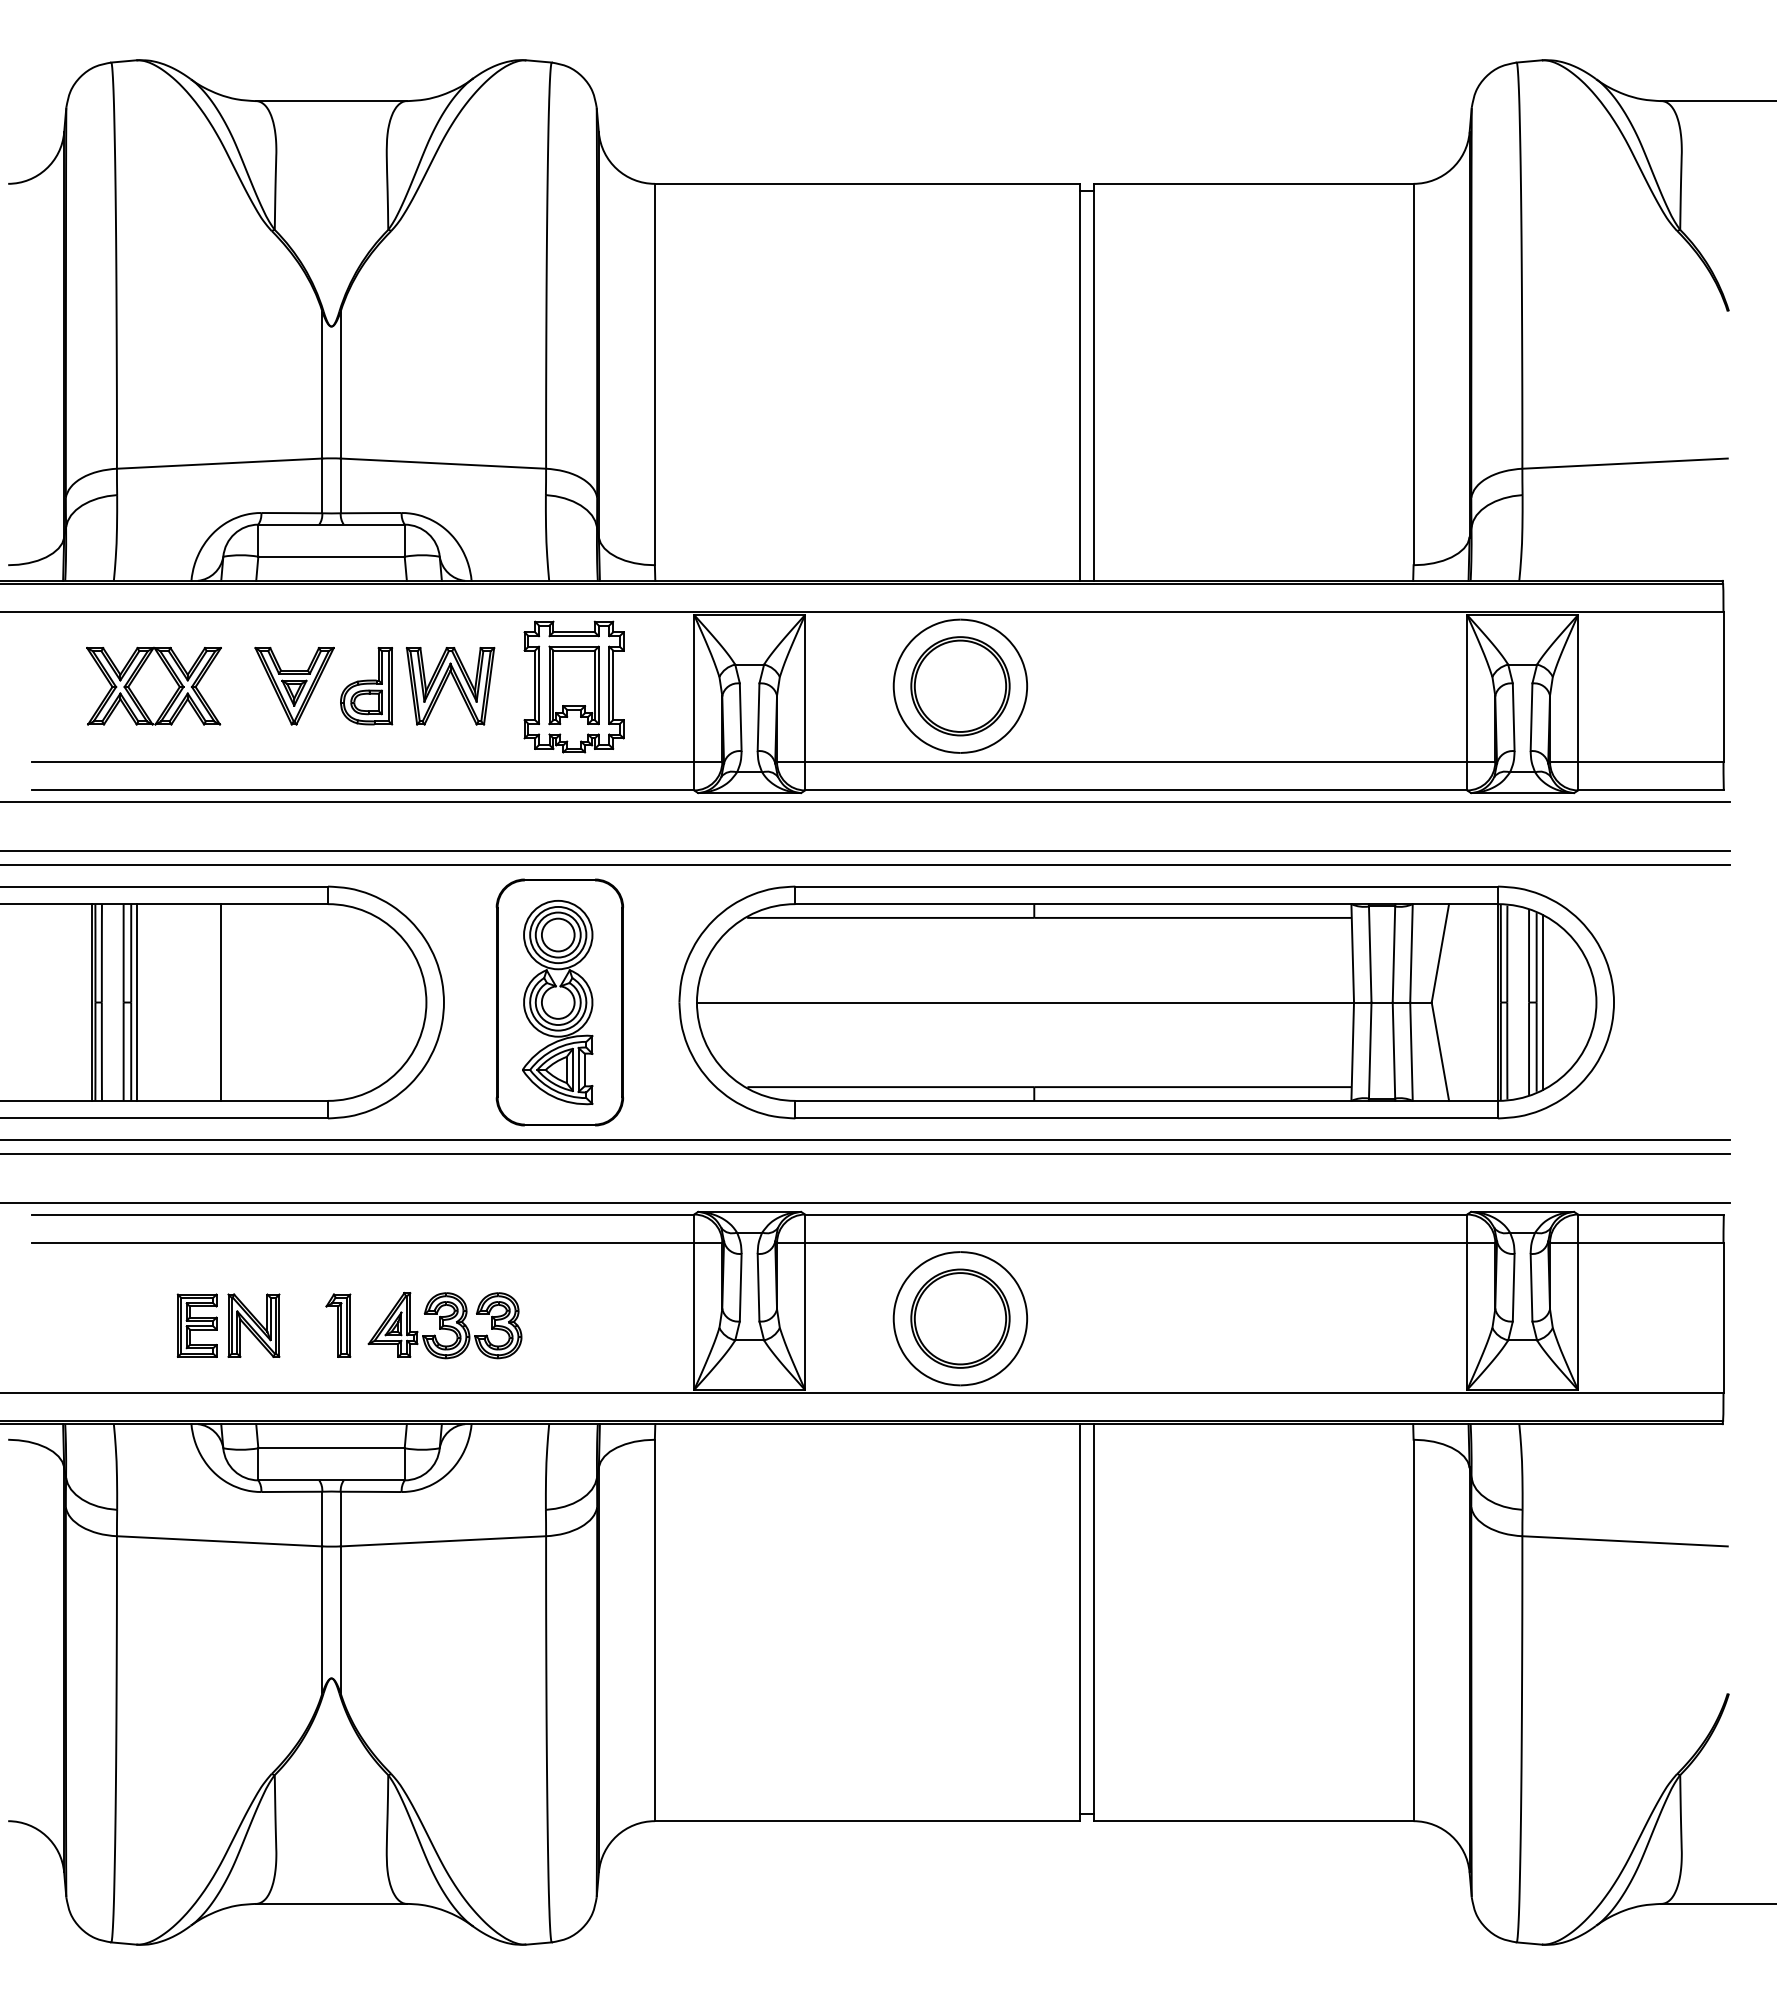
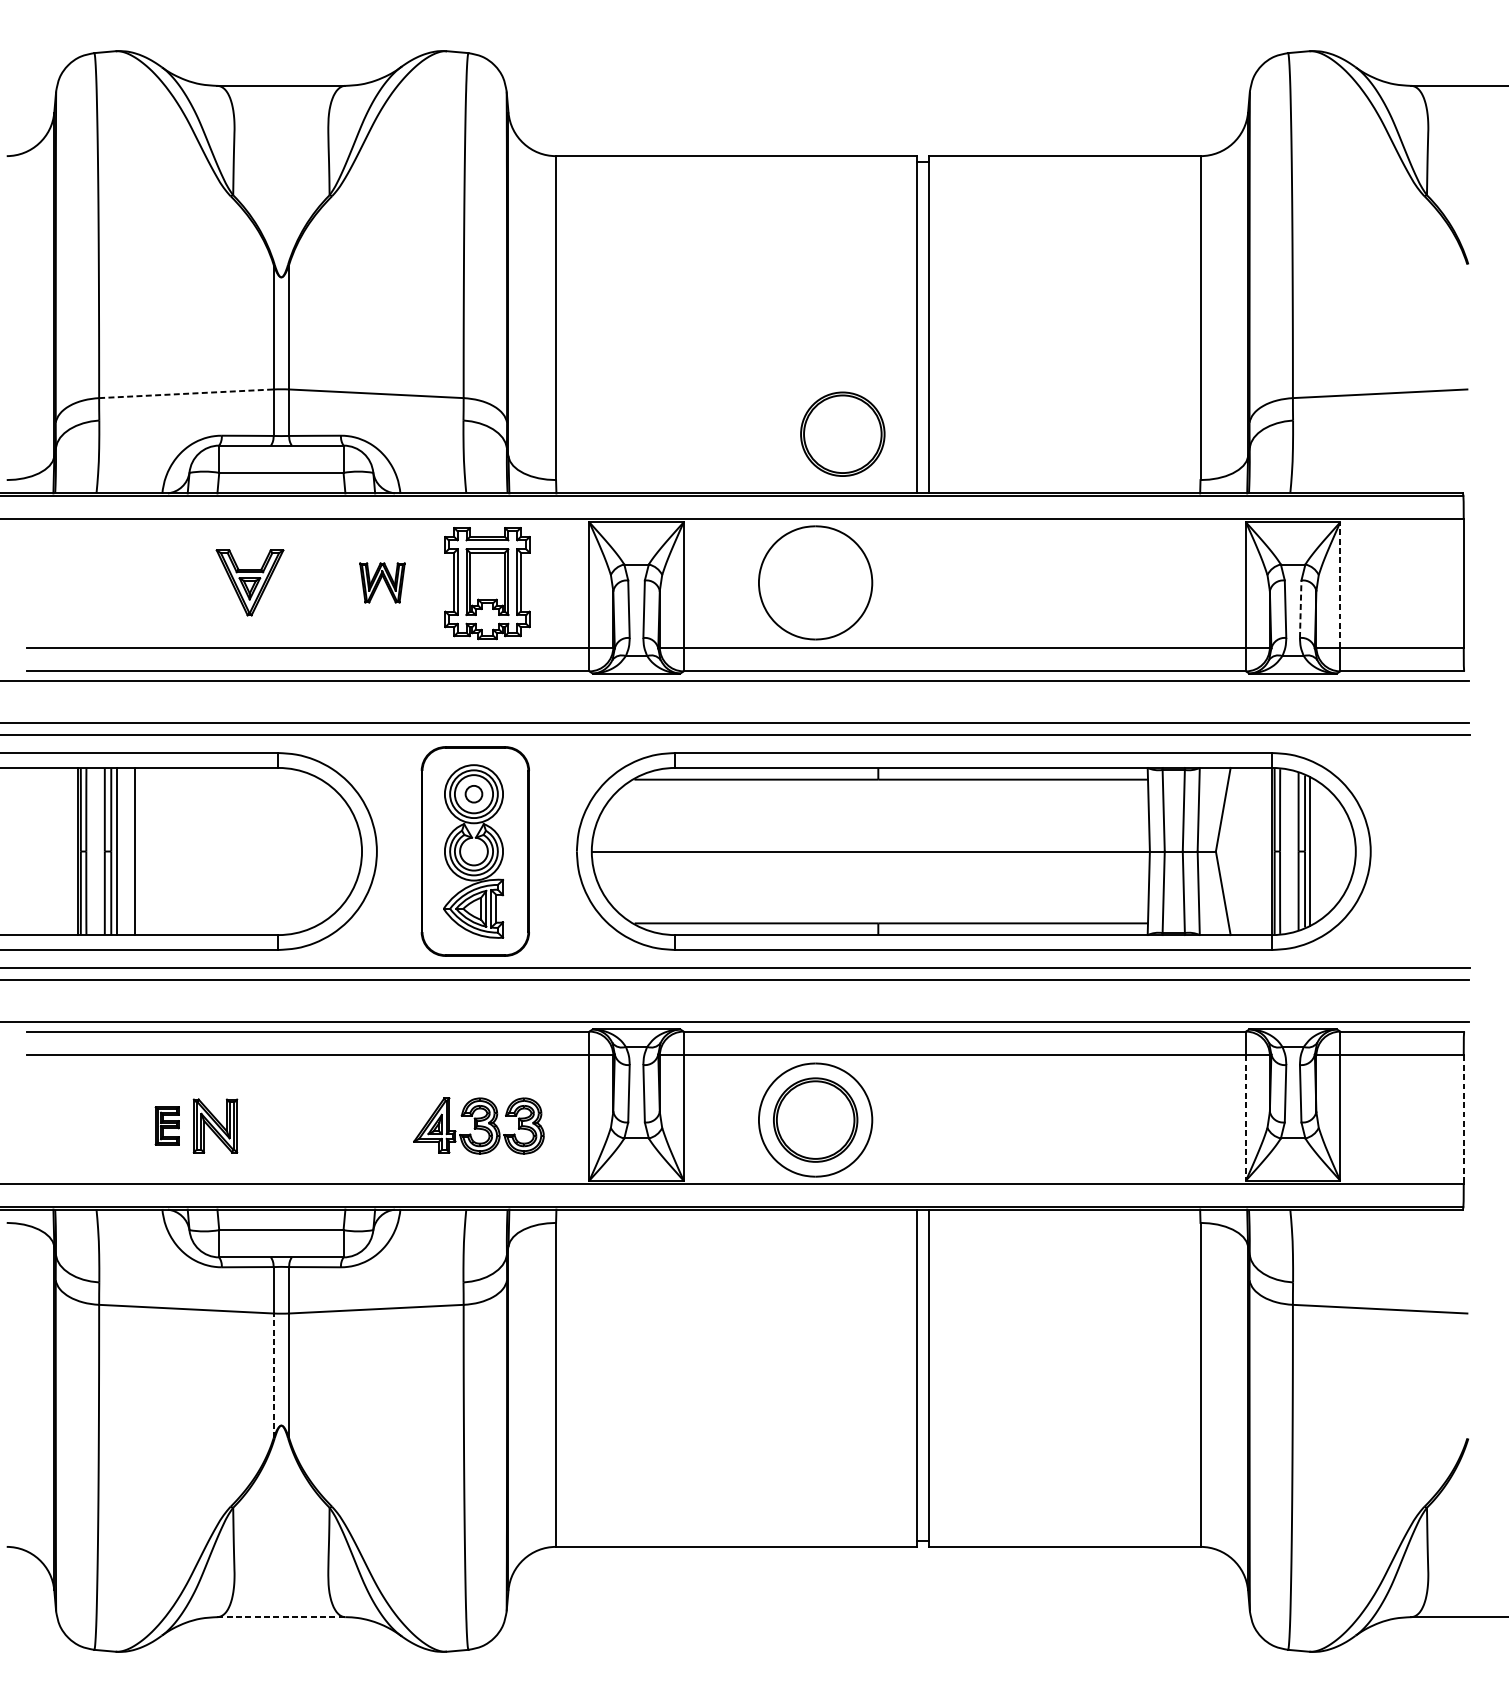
line: (219, 463) -> (186, 393), solid -> dashed
part: (153, 685) -> (130, 582), removed
part: (366, 686) -> (311, 583), removed
part: (450, 686) -> (382, 583), size x0.6
part: (960, 686) -> (842, 434), moved
line: (1578, 688) -> (1340, 584), solid -> dashed
line: (1531, 717) -> (1300, 609), solid -> dashed
circle: (557, 934) -> (473, 793), size x0.6
line: (220, 1002) -> (134, 851), moved
line: (1467, 1316) -> (1246, 1118), solid -> dashed
line: (1723, 1318) -> (1463, 1119), solid -> dashed
part: (196, 1325) -> (166, 1125), size x0.7
part: (338, 1325) -> (287, 1125), removed
part: (444, 1325) -> (478, 1125), moved
line: (322, 1619) -> (273, 1375), solid -> dashed
line: (331, 1903) -> (281, 1616), solid -> dashed

